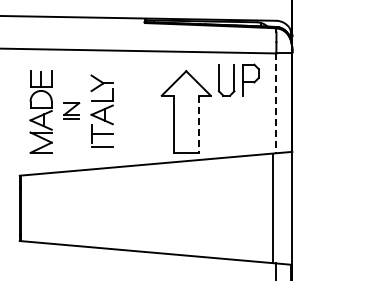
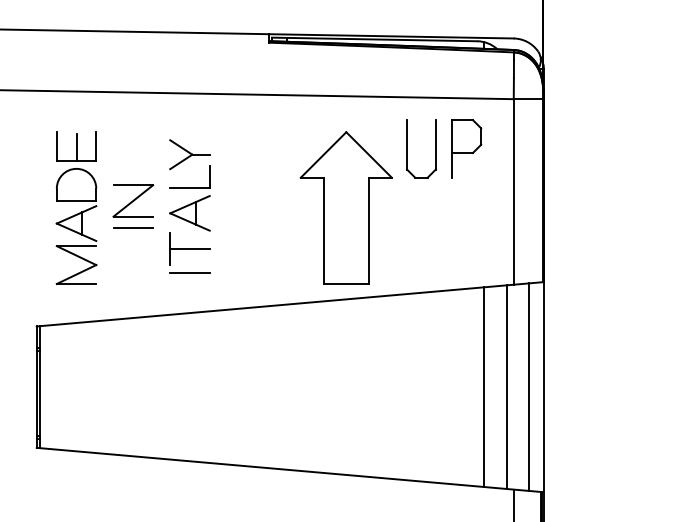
line: (276, 103) -> (514, 192), dashed -> solid
part: (71, 110) -> (132, 205), size x1.43
line: (198, 124) -> (369, 231), dashed -> solid
line: (260, 208) -> (484, 387), added
line: (284, 208) -> (528, 387), added

